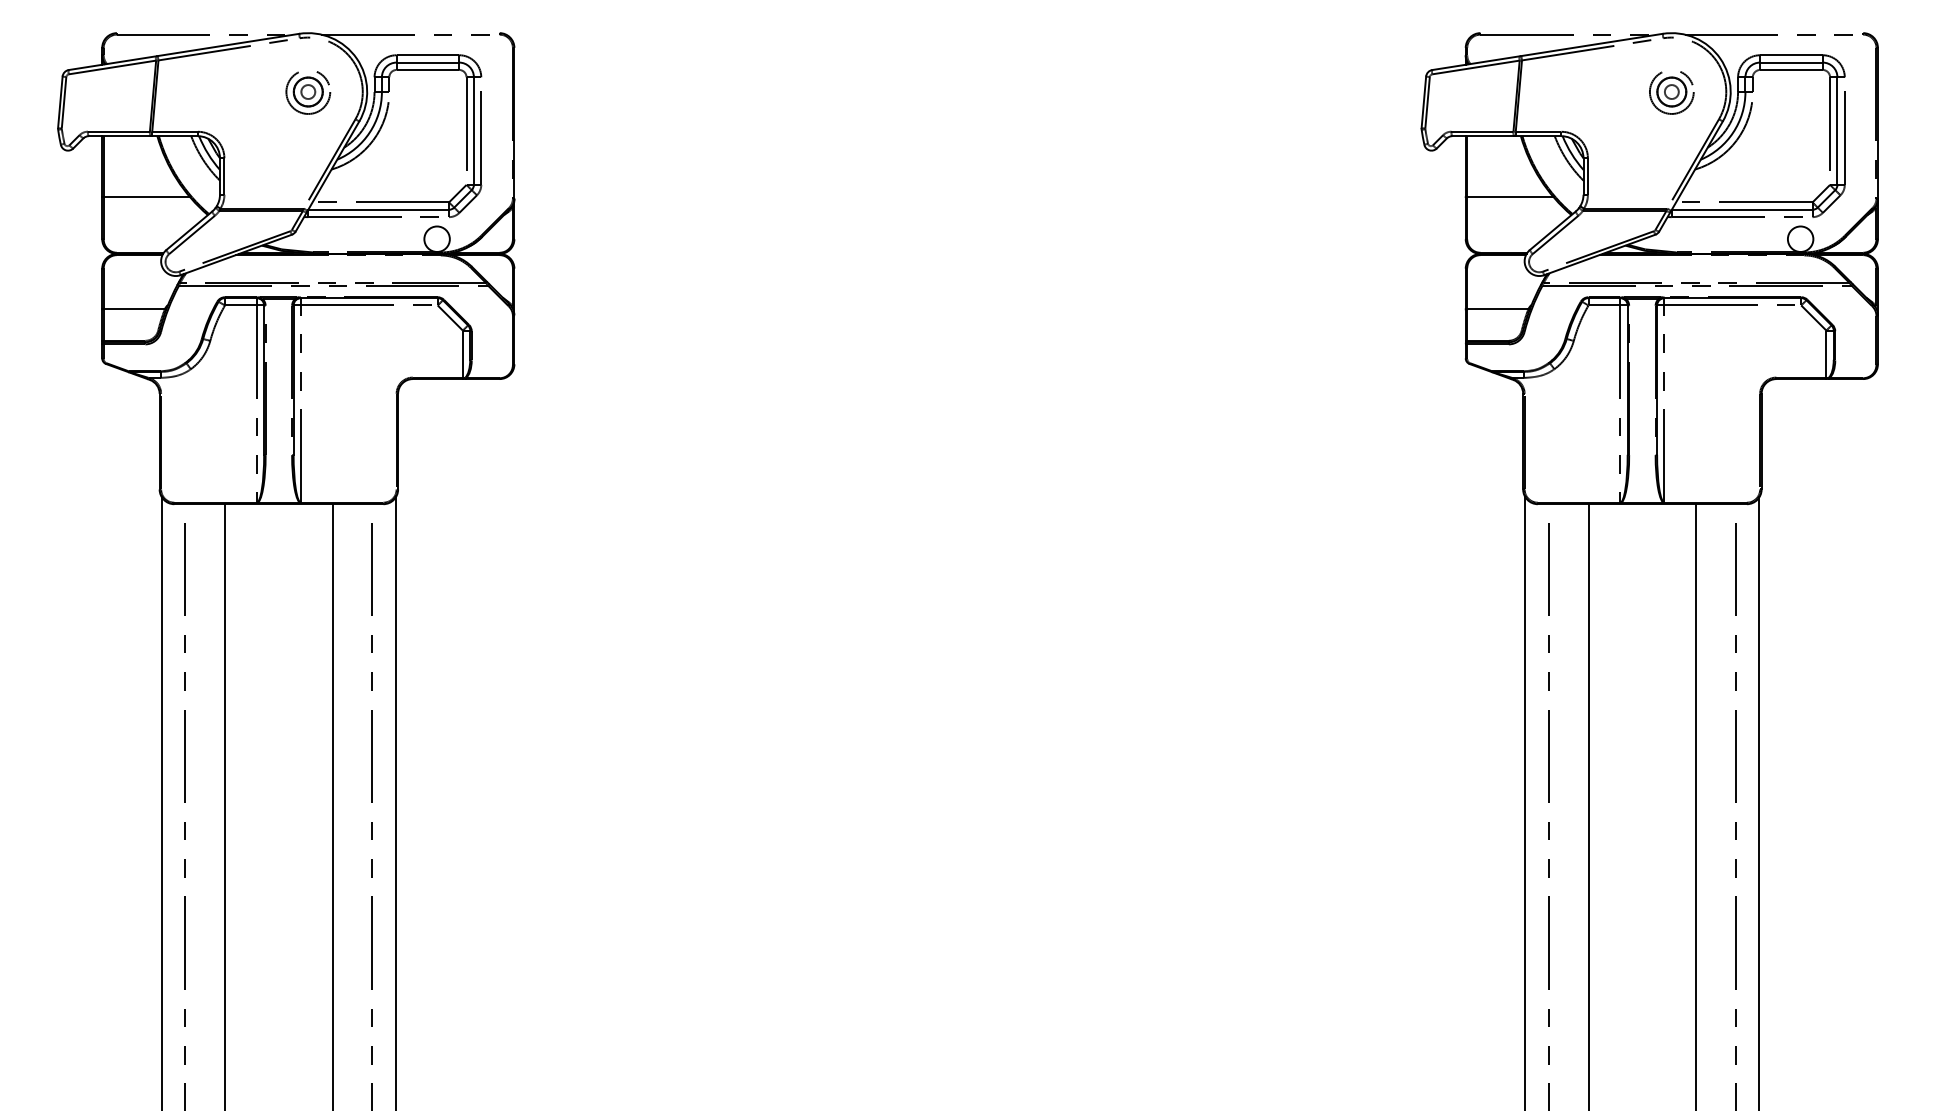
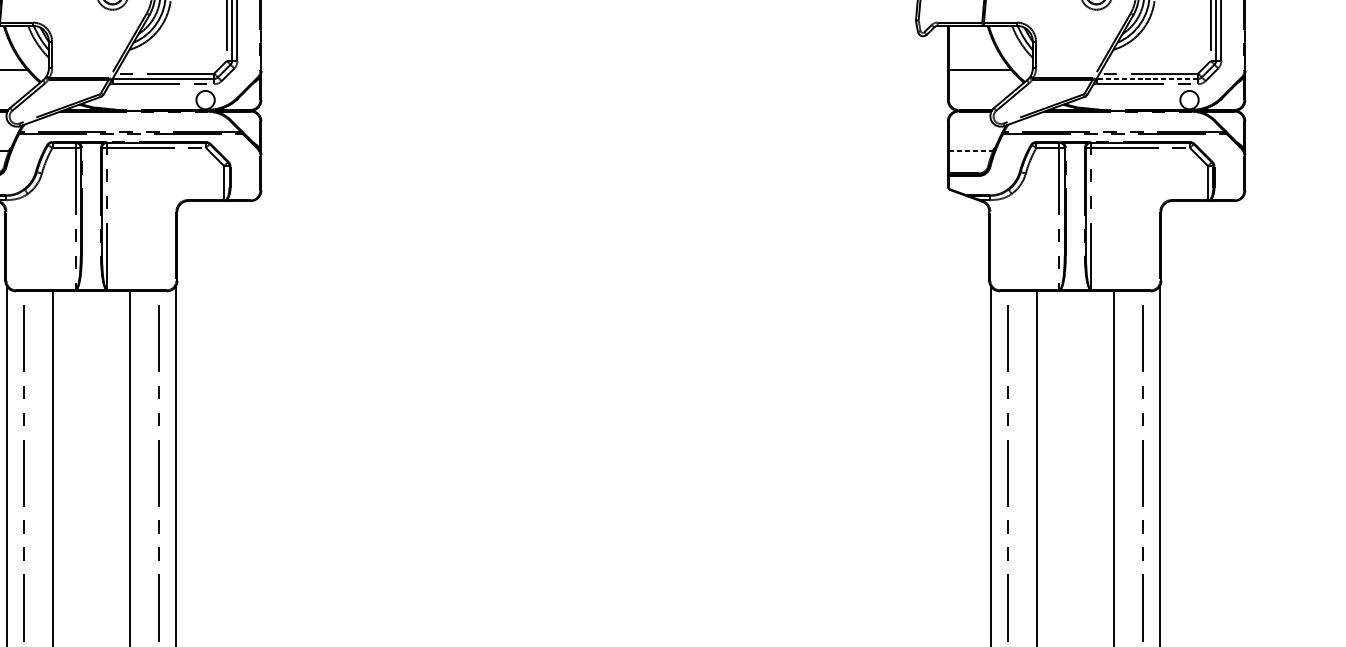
line: (1741, 209) -> (1146, 78), solid -> dashed
line: (1497, 309) -> (970, 150), solid -> dashed

